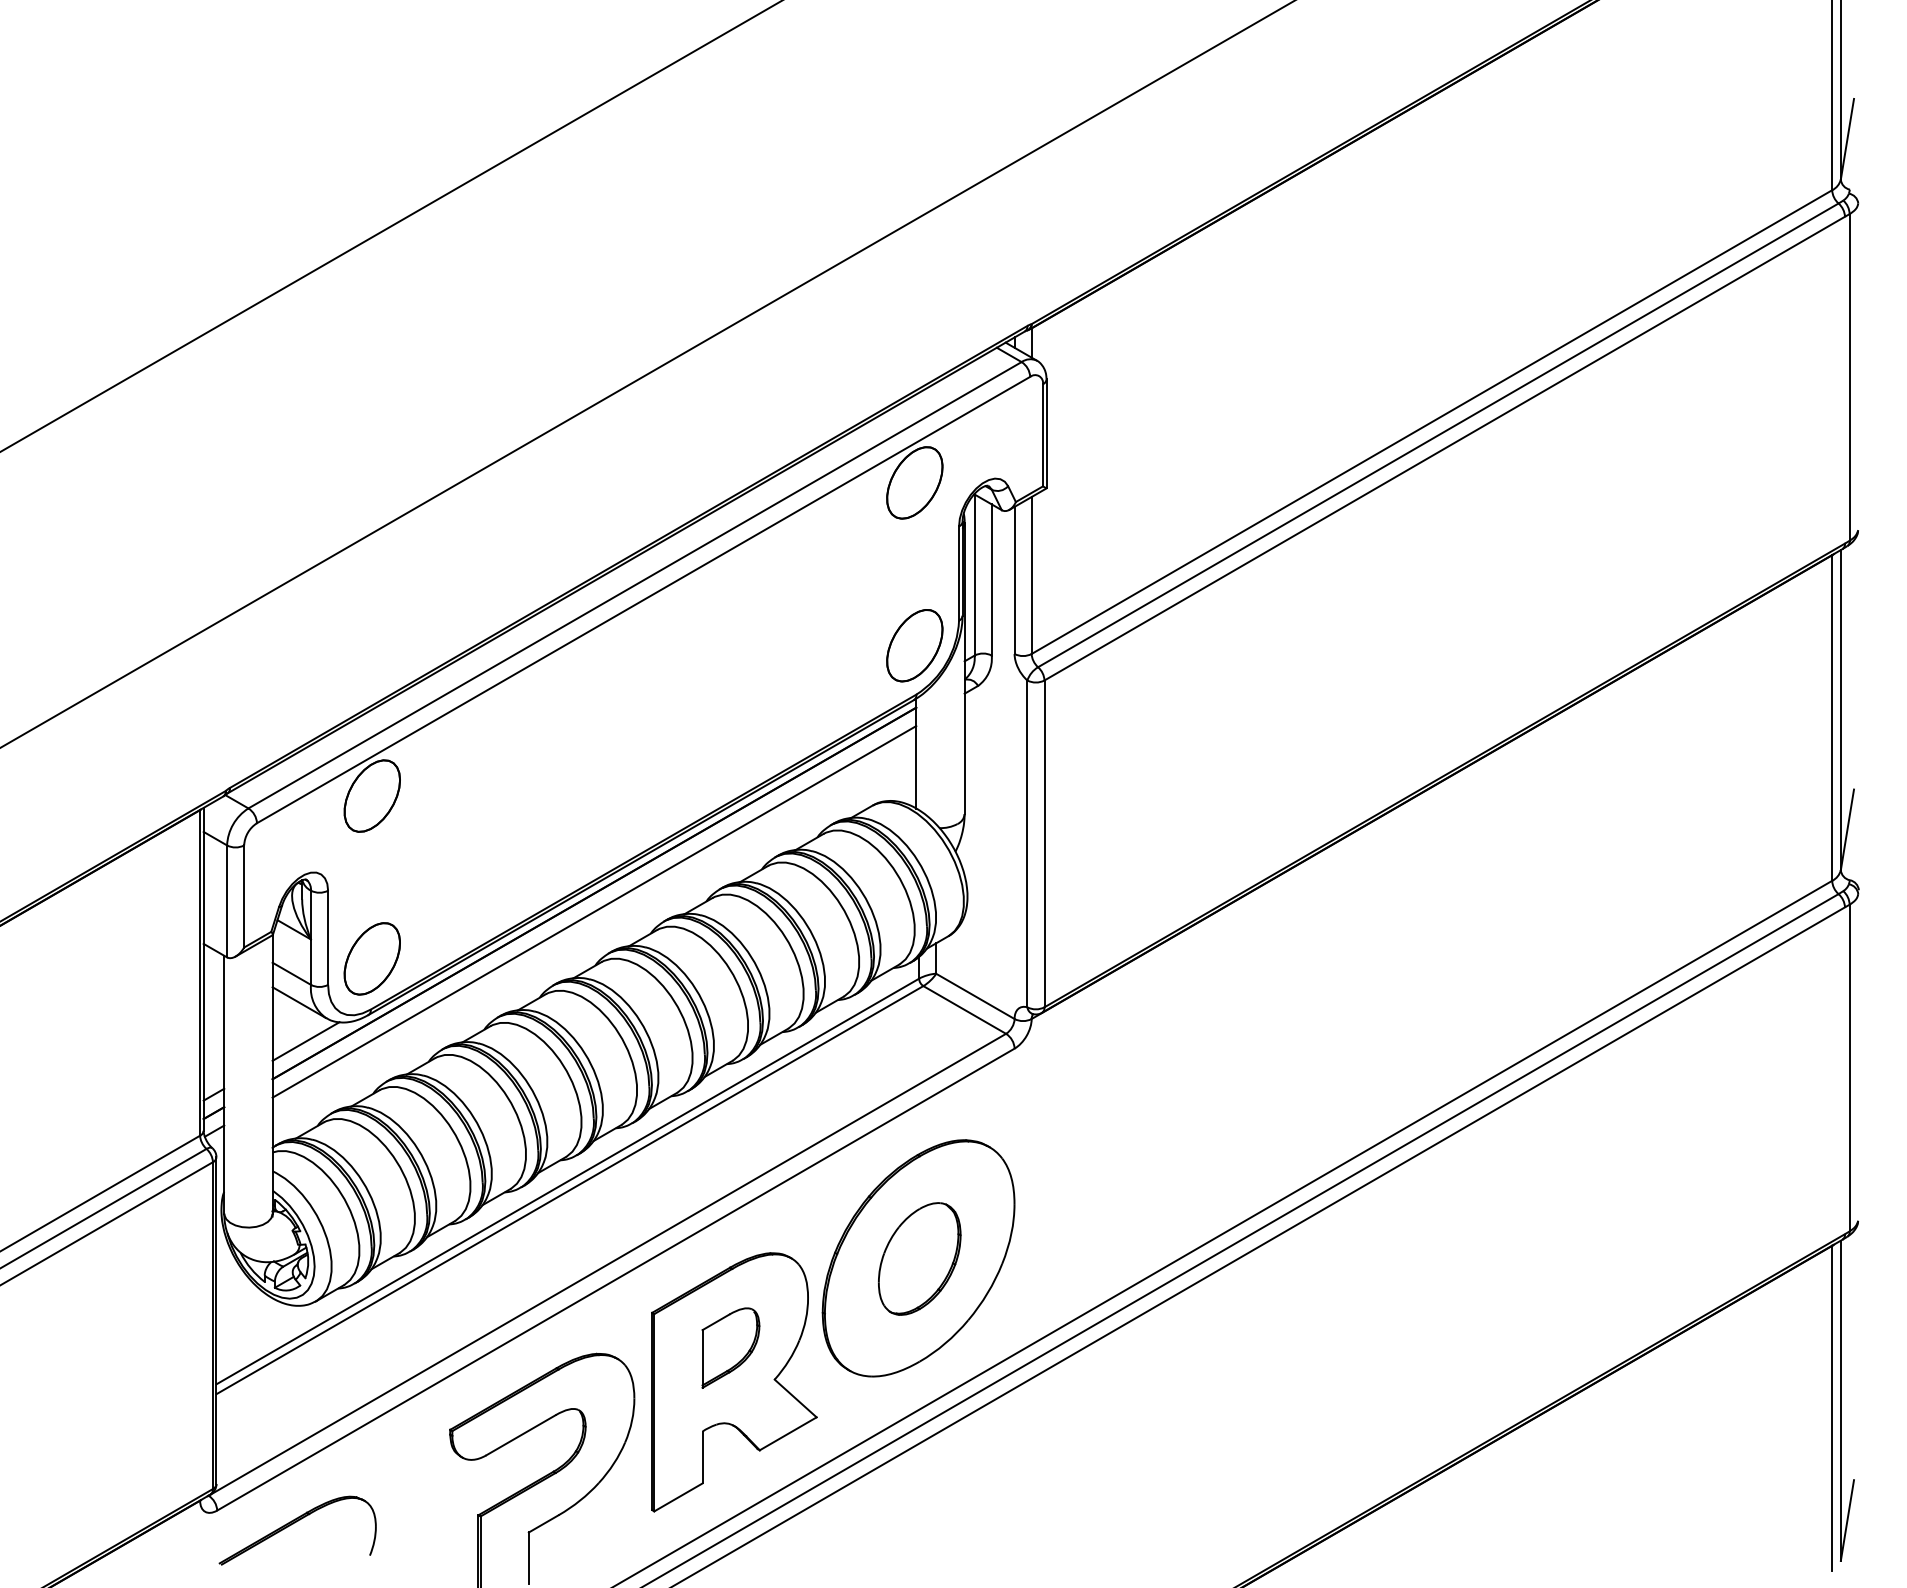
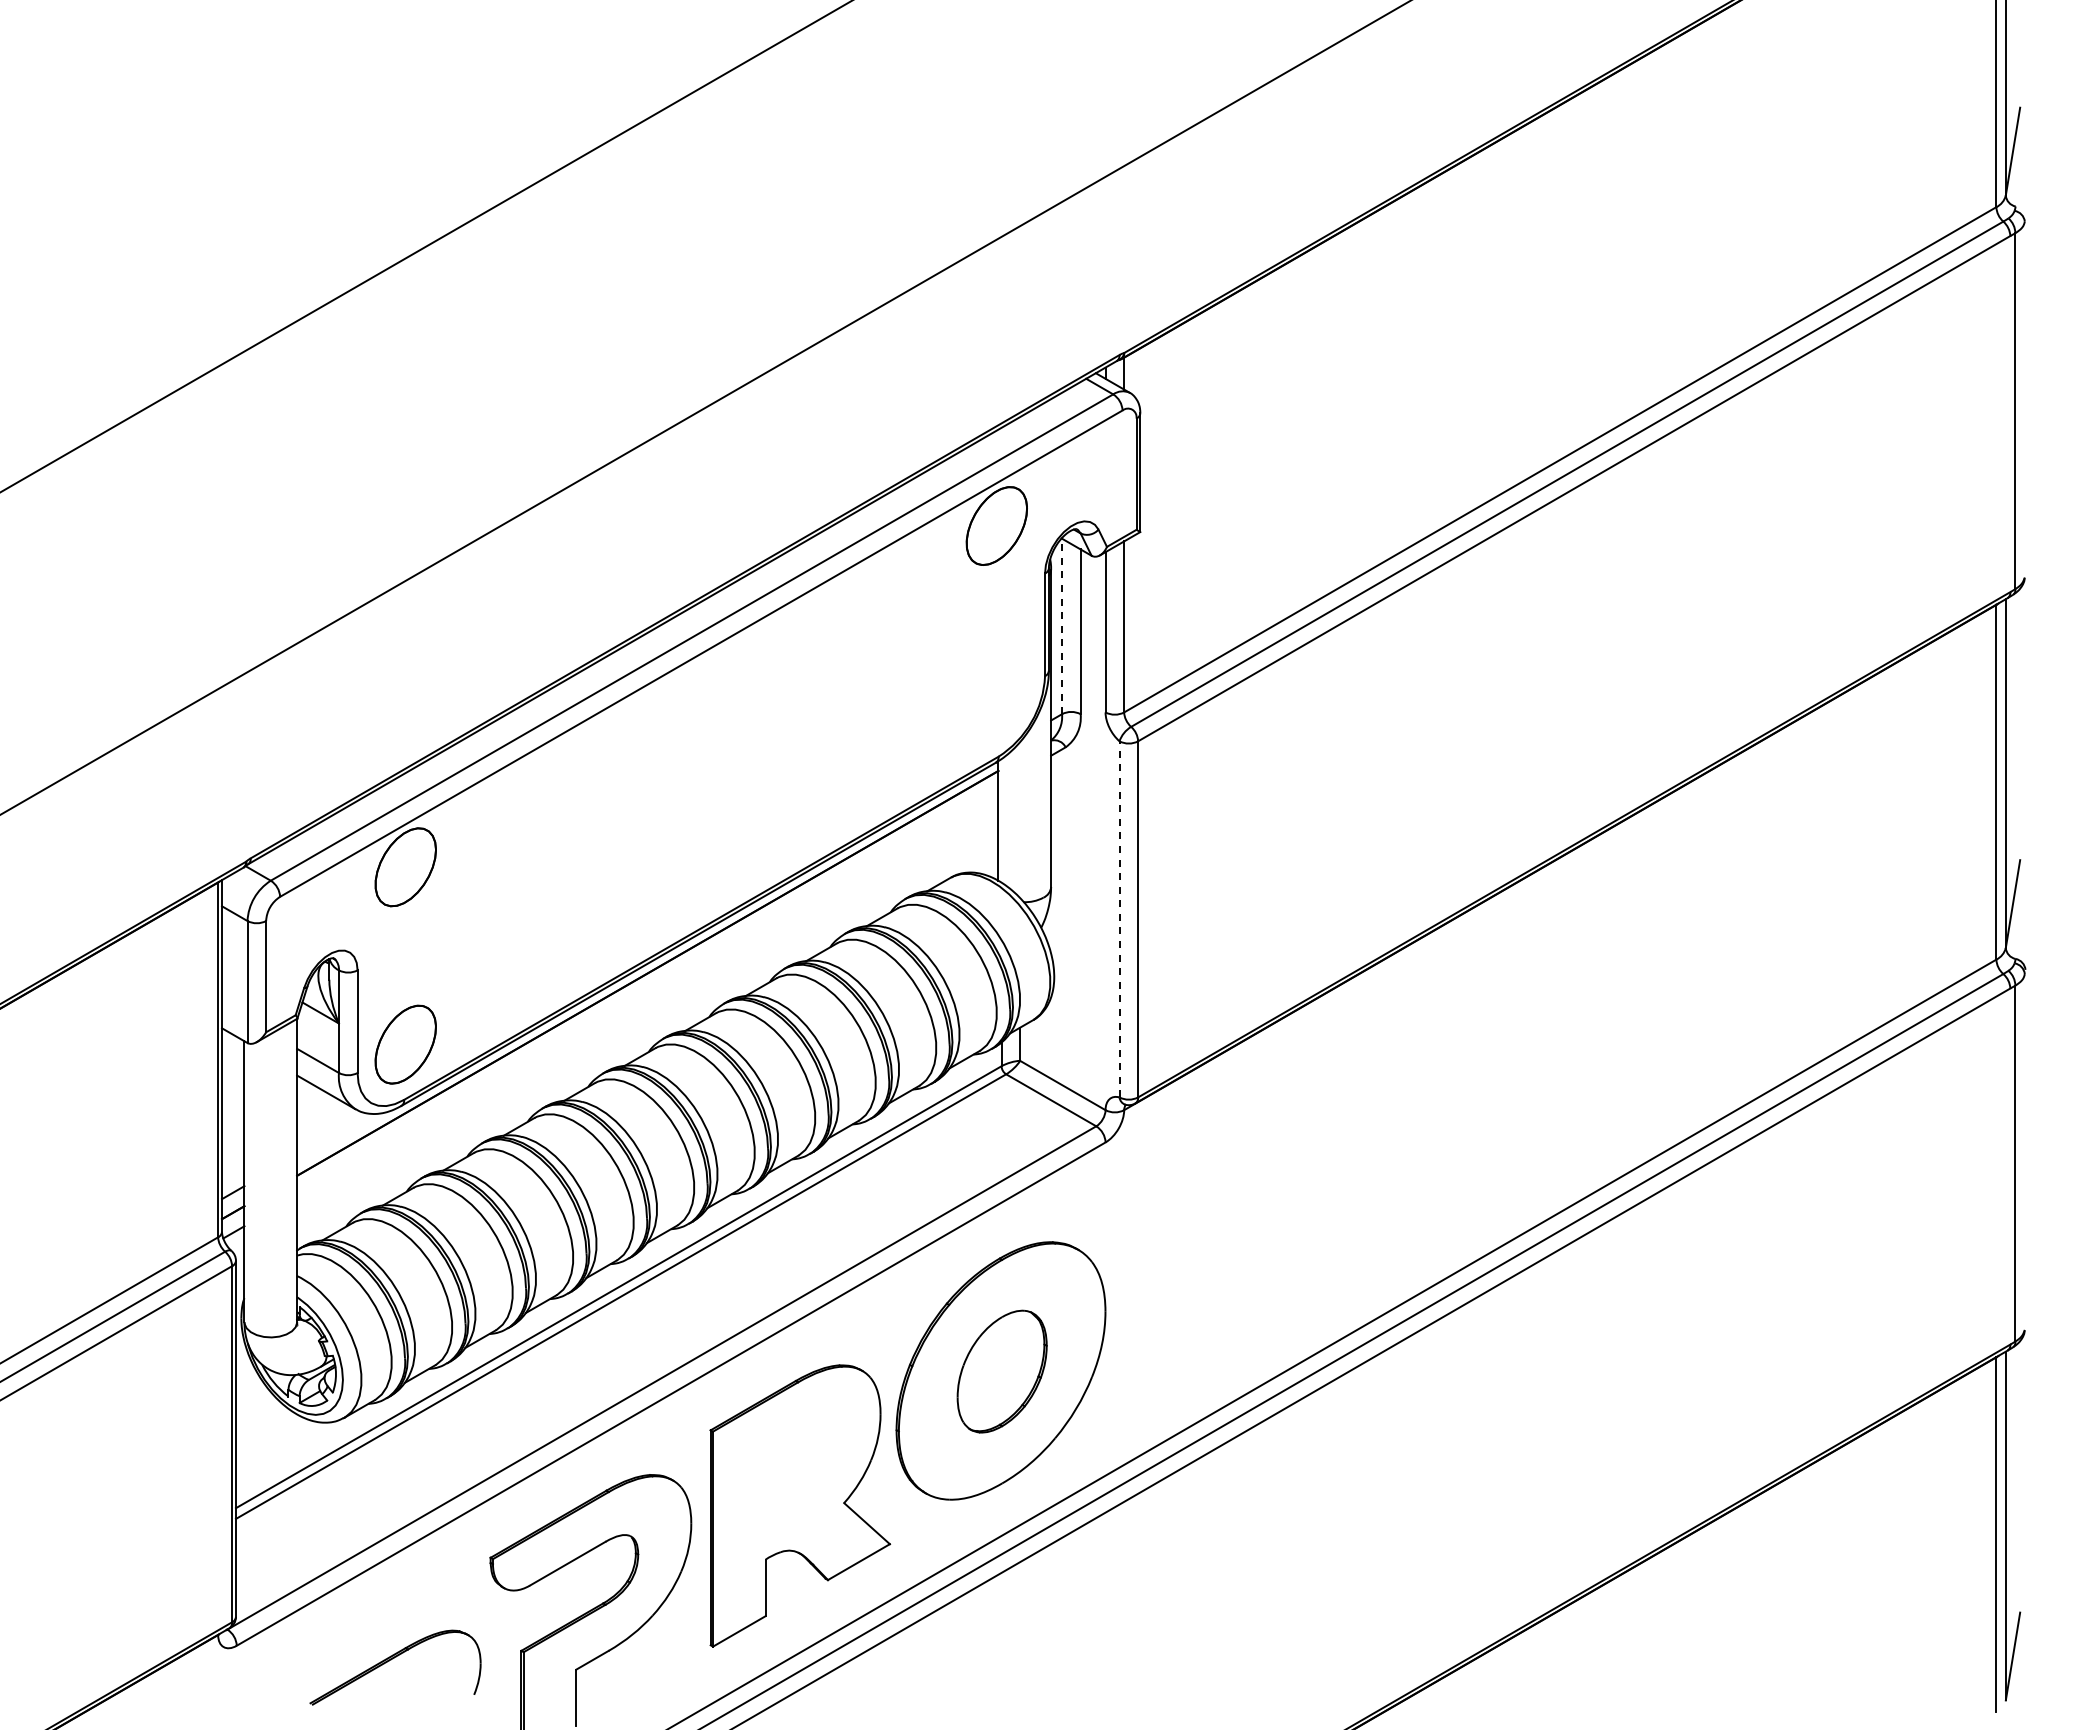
line: (975, 575) -> (1062, 626), solid -> dashed
part: (914, 645) -> (996, 703), removed
line: (1027, 843) -> (1119, 918), solid -> dashed
line: (594, 911) -> (647, 992), removed
line: (305, 1041) -> (333, 1134), removed
part: (730, 1347) -> (796, 1468), removed
part: (294, 1524) -> (391, 1660), moved

